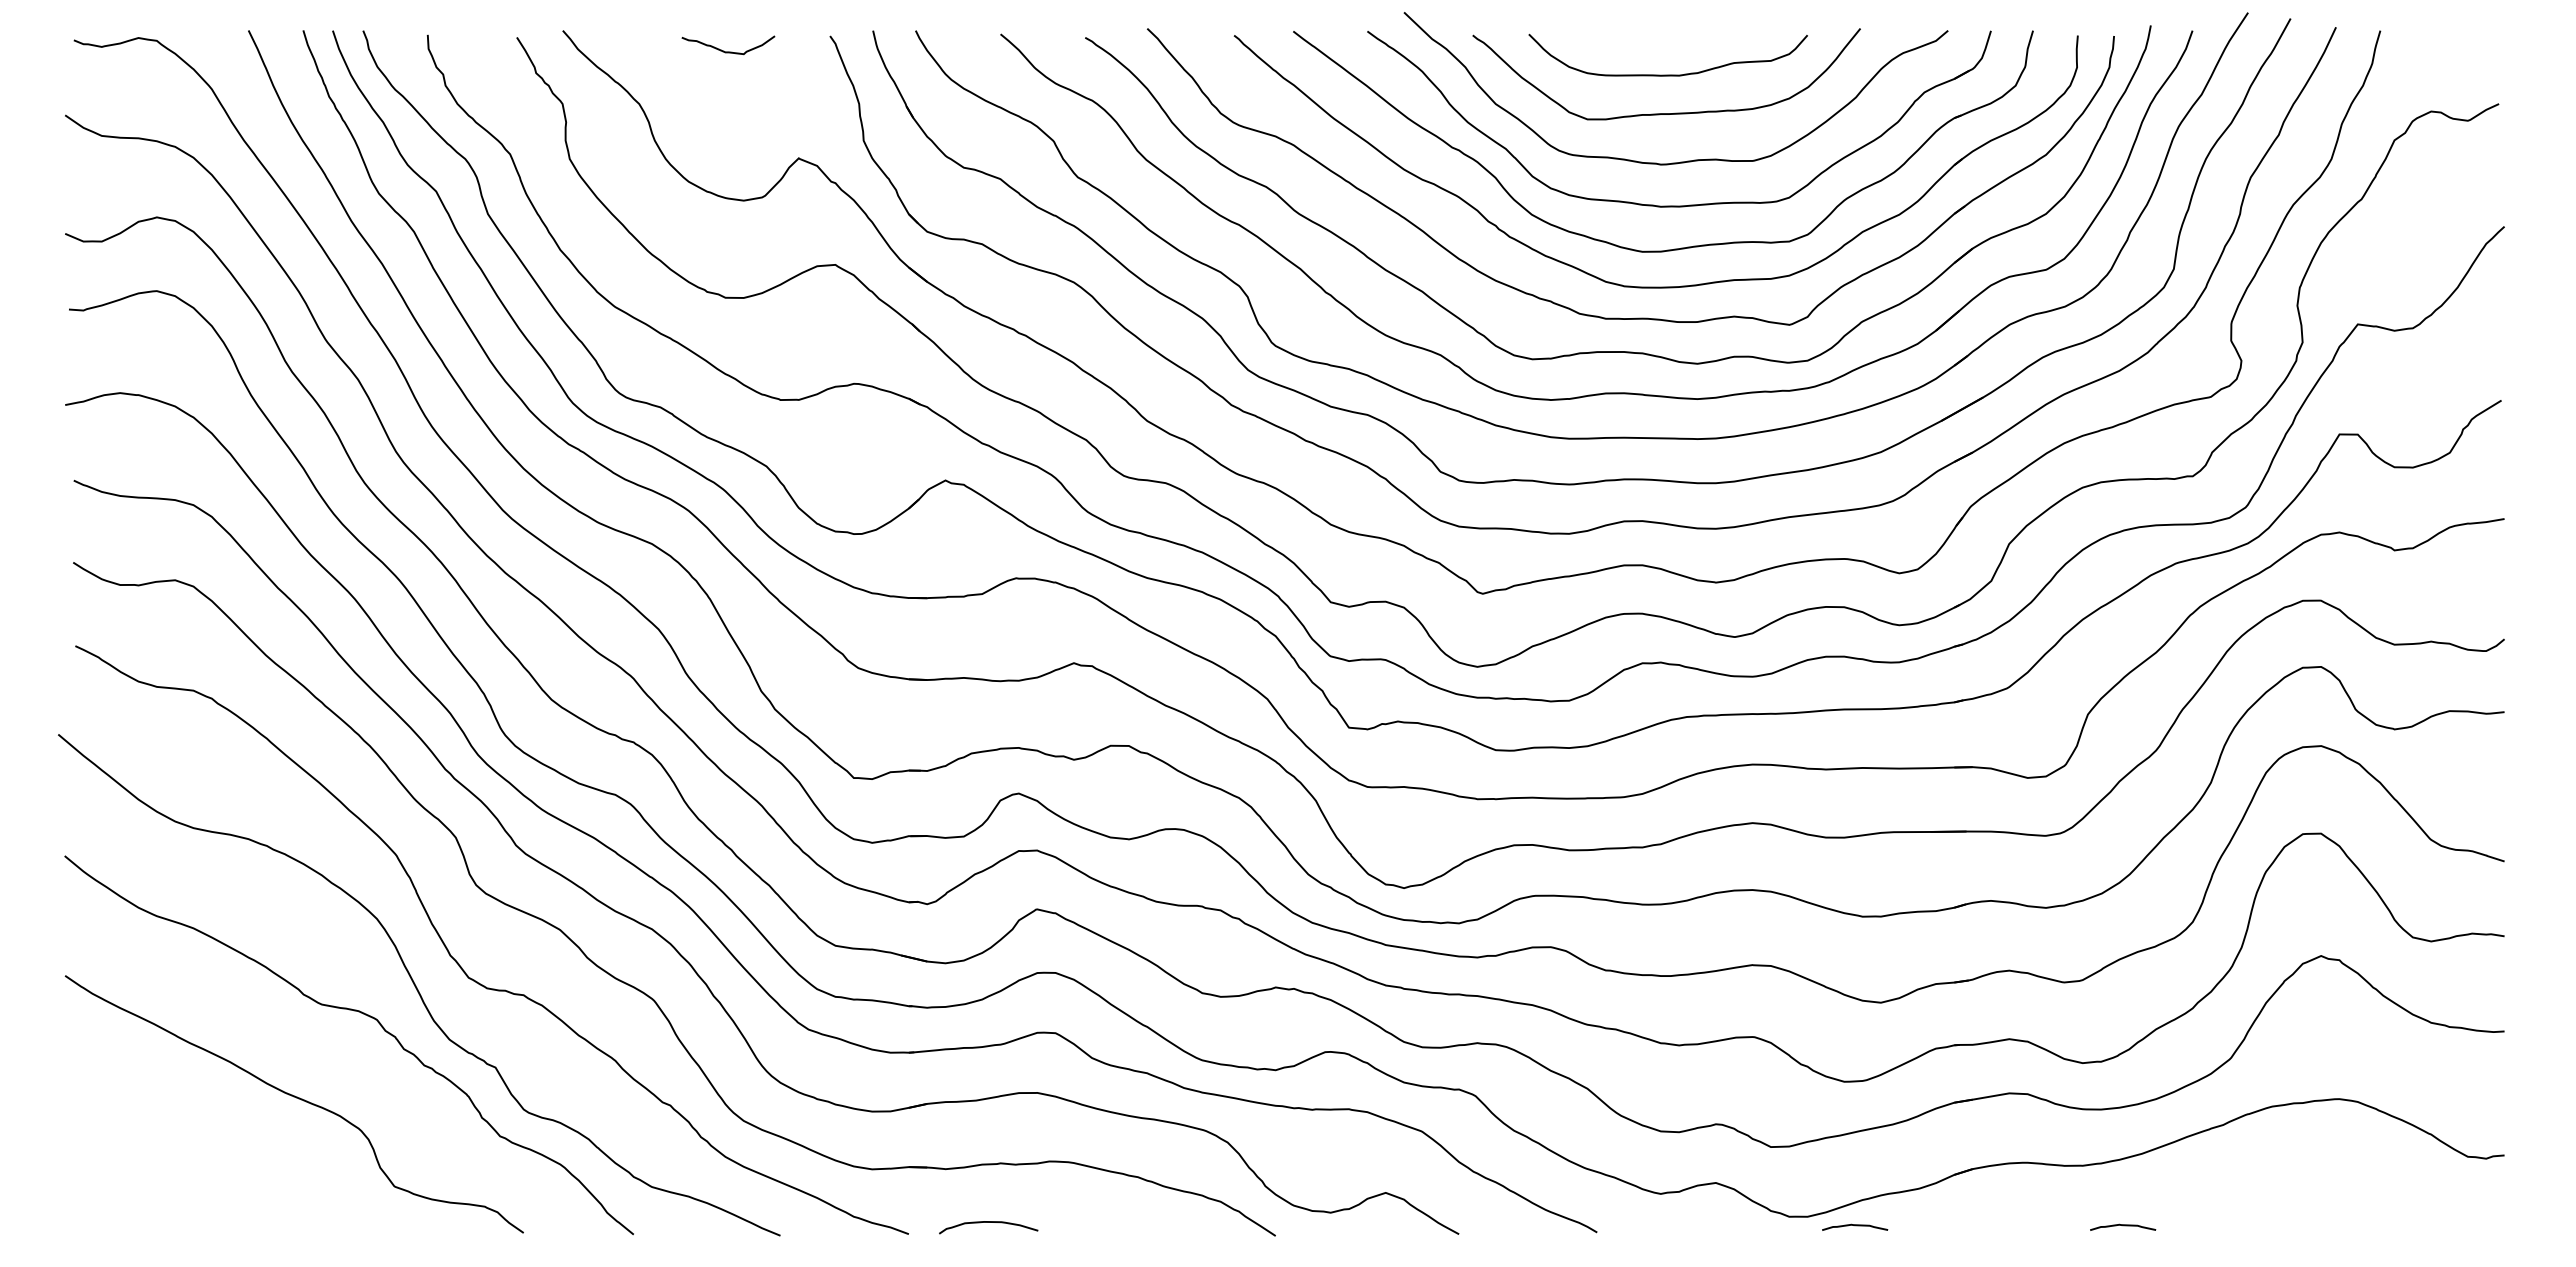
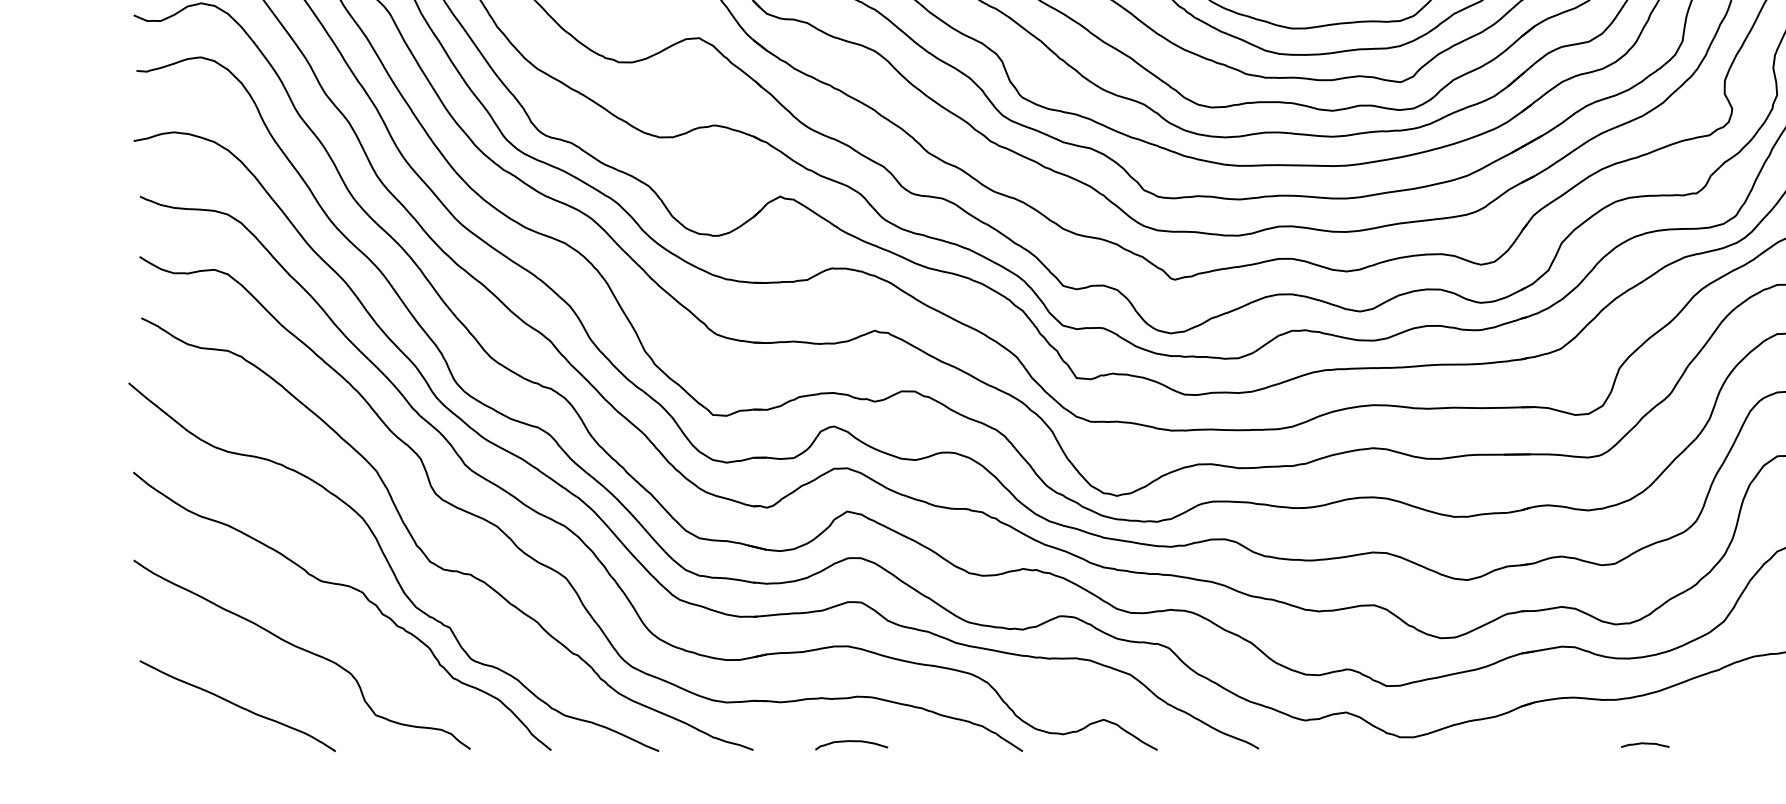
curve: (206, 1174) -> (237, 706), added
curve: (988, 1222) -> (851, 741), moved
curve: (1855, 1226) -> (1448, 744), removed

